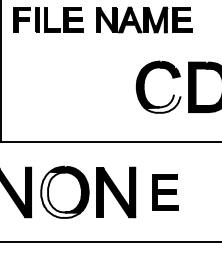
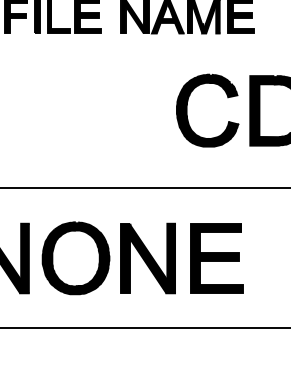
fill: (162, 103) -> (213, 133), added
part: (165, 192) -> (217, 258), size x1.43
fill: (60, 194) -> (69, 261), added

